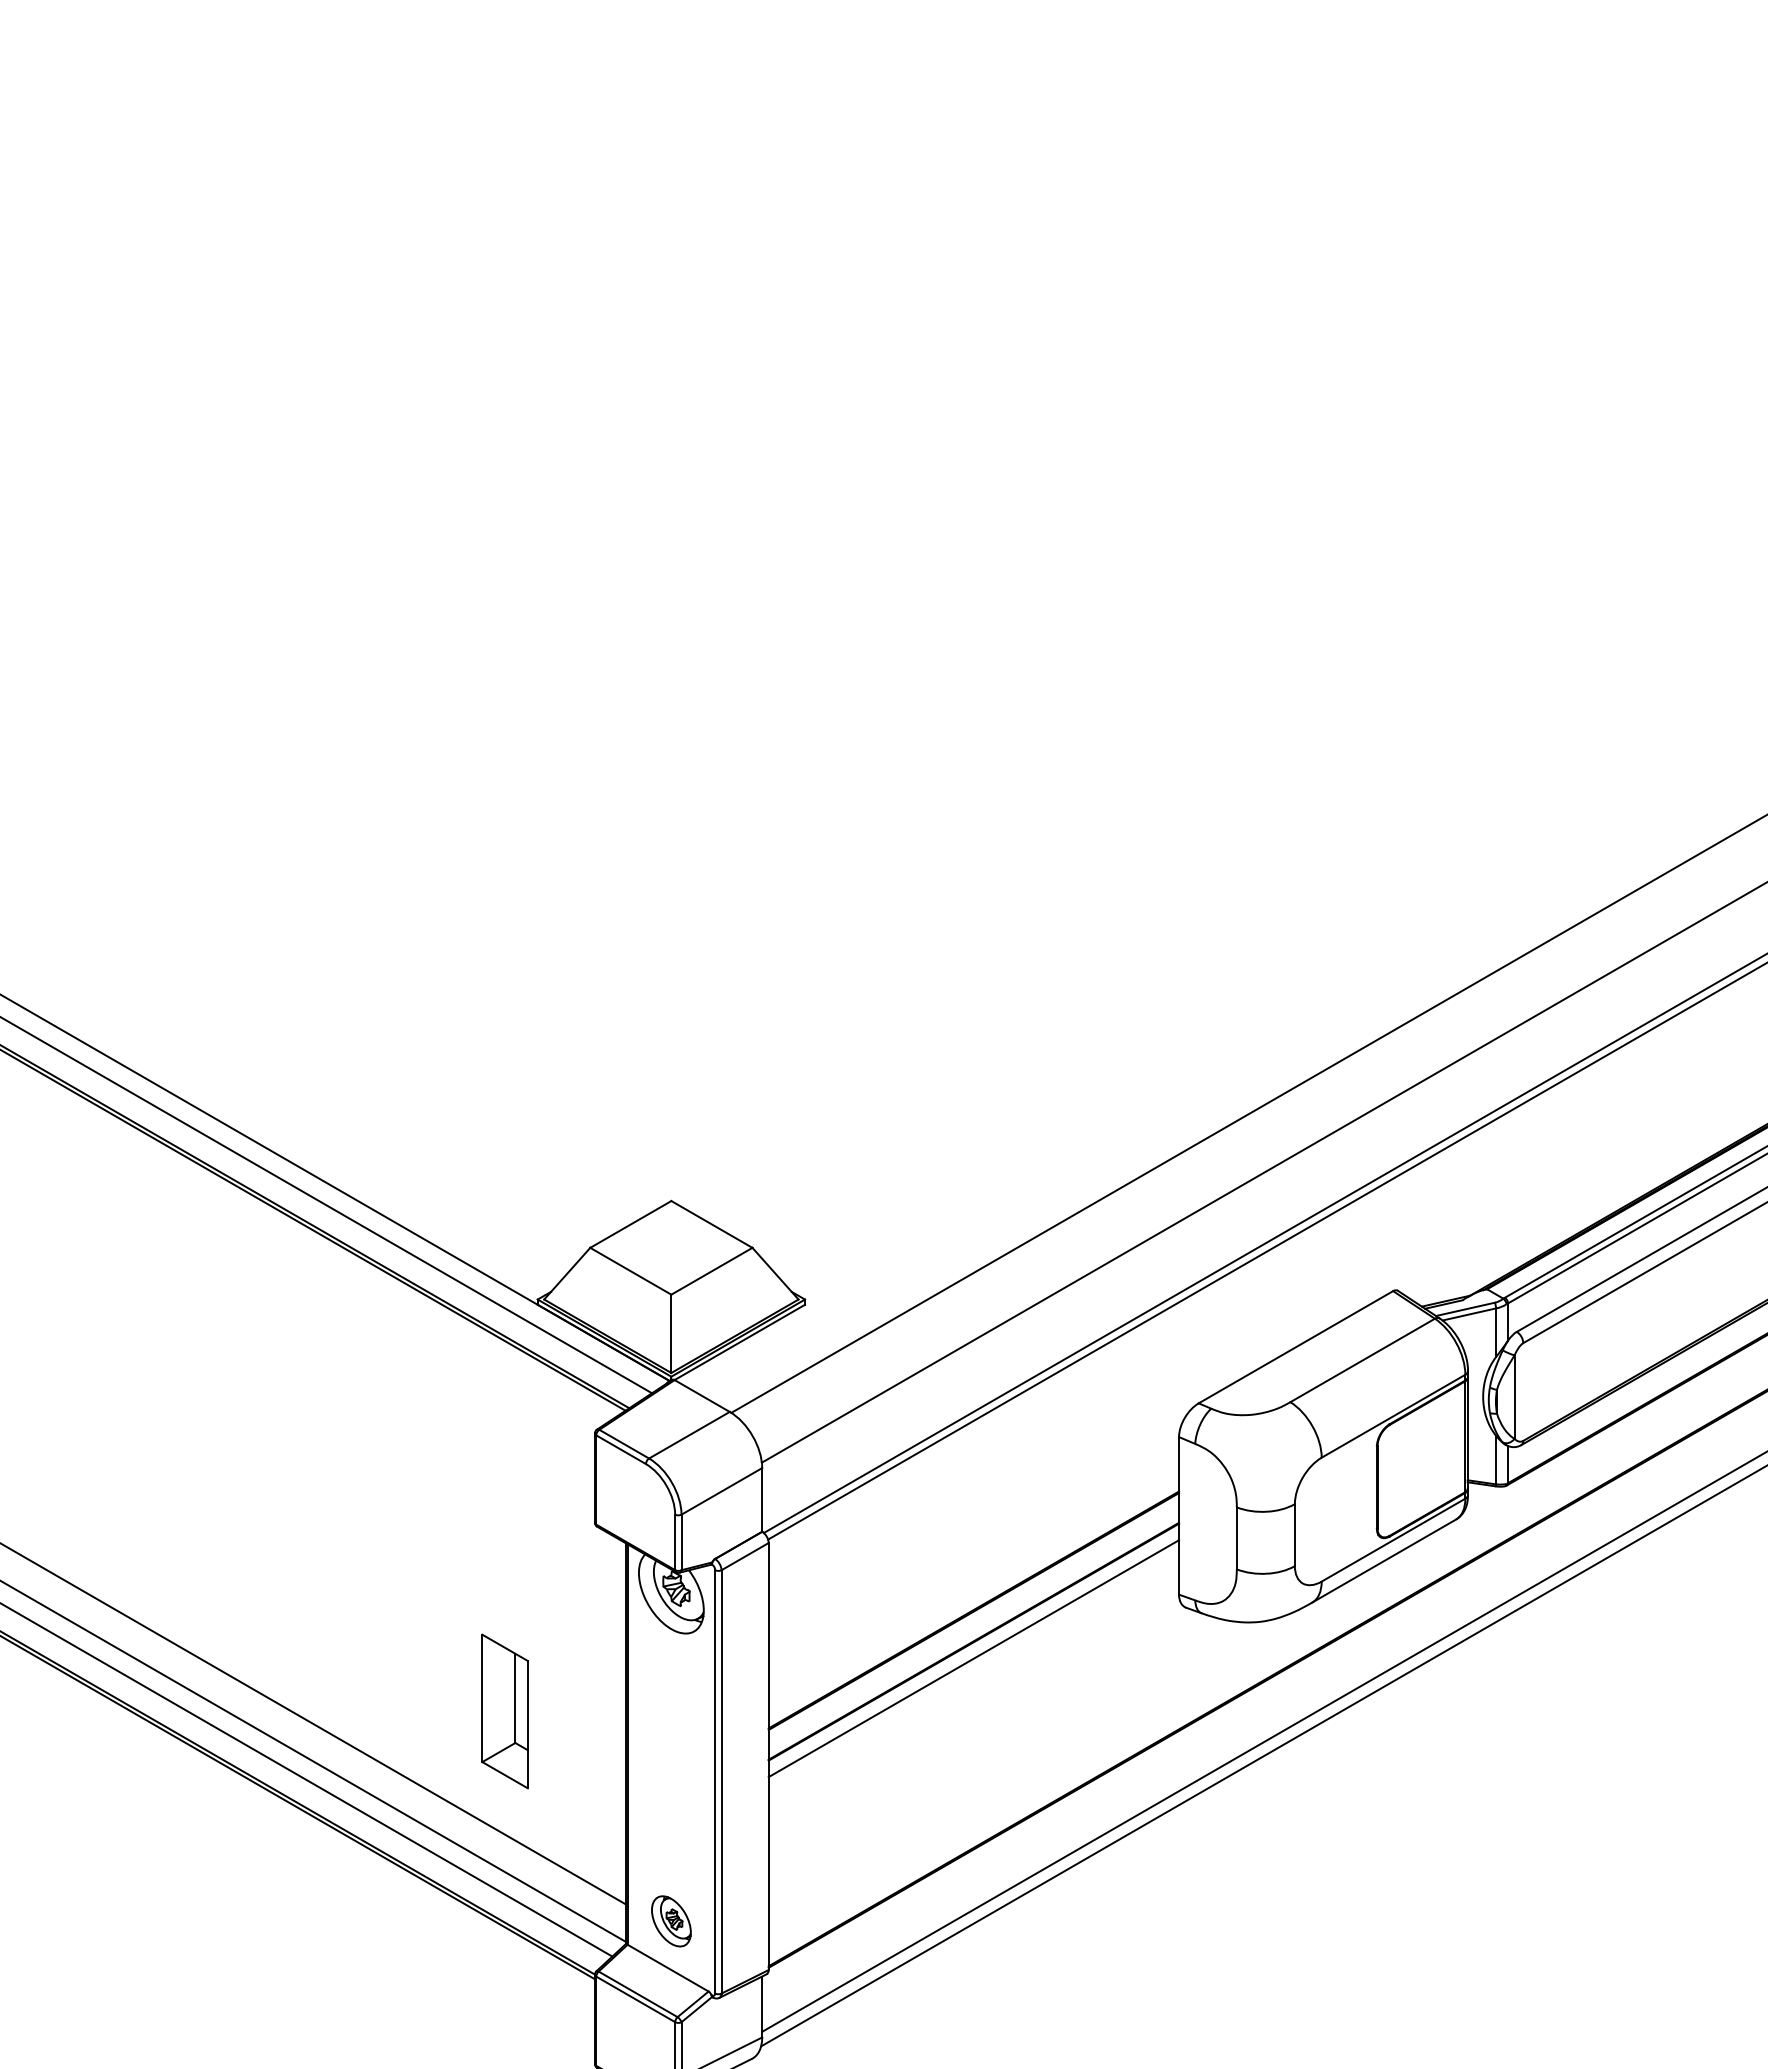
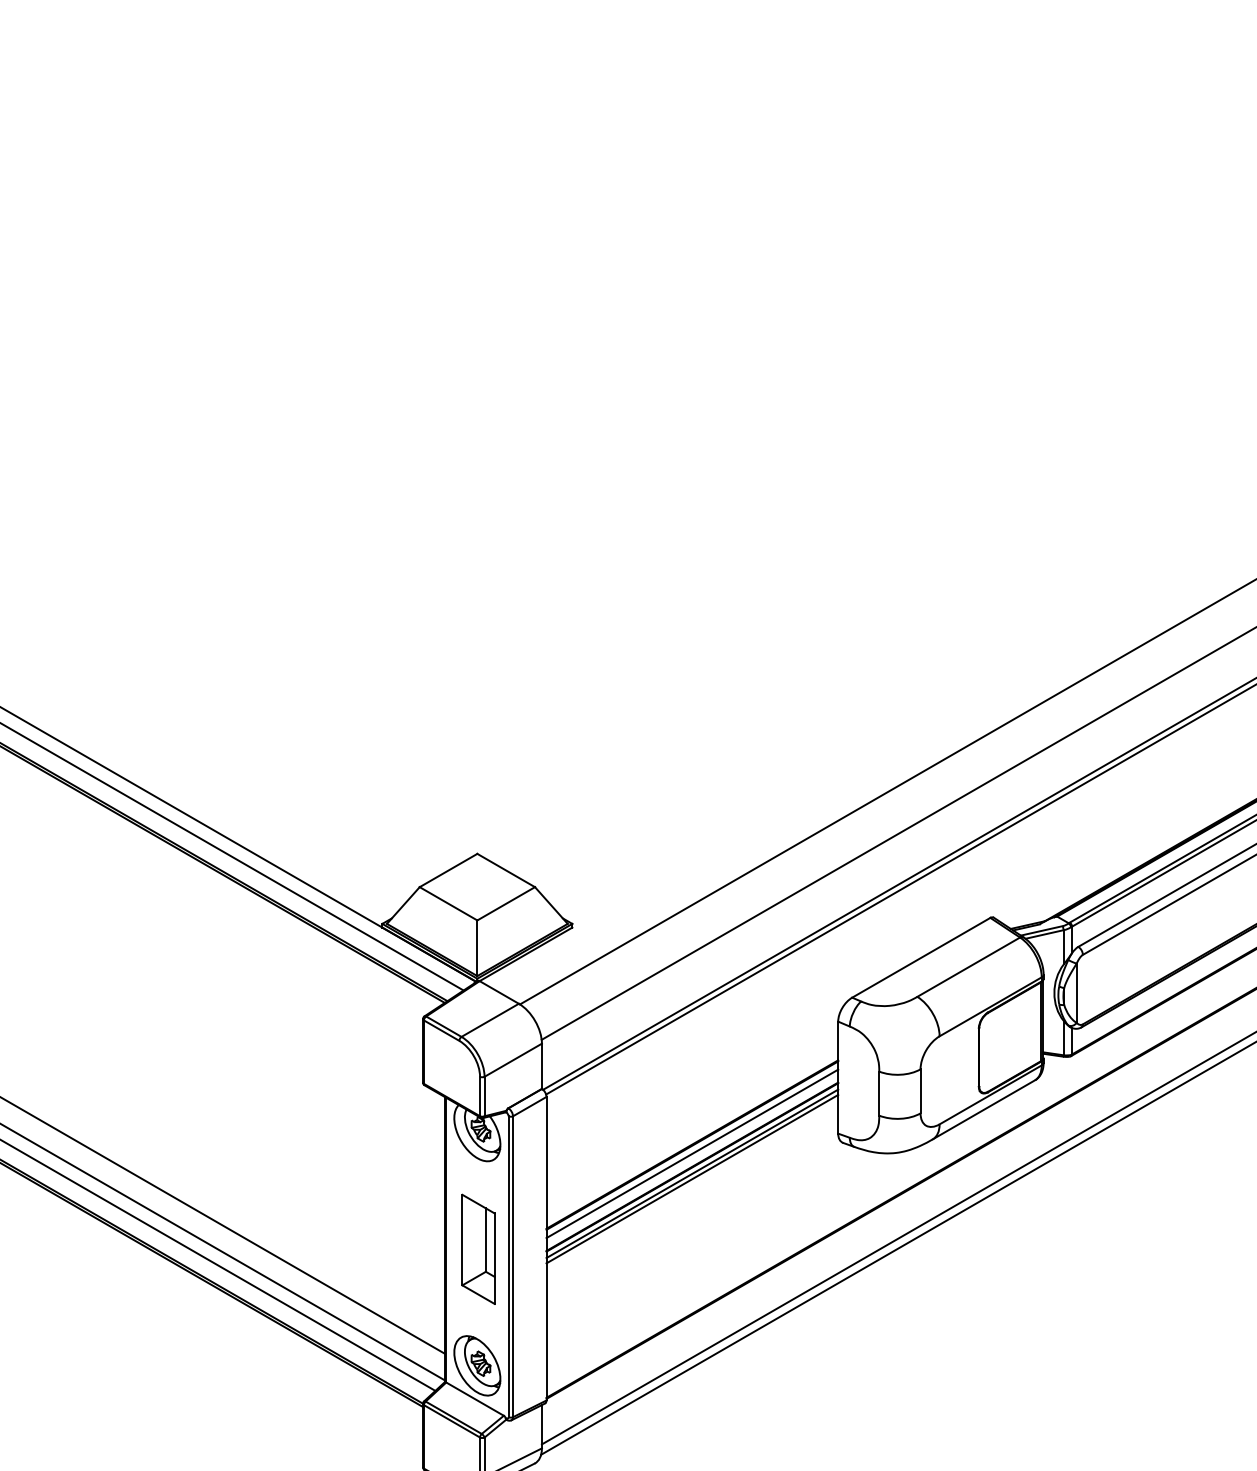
line: (973, 1622) -> (692, 1153), added
line: (973, 1650) -> (692, 1173), added
part: (504, 1711) -> (478, 1249), moved
part: (671, 1921) -> (477, 1365), size x1.67

